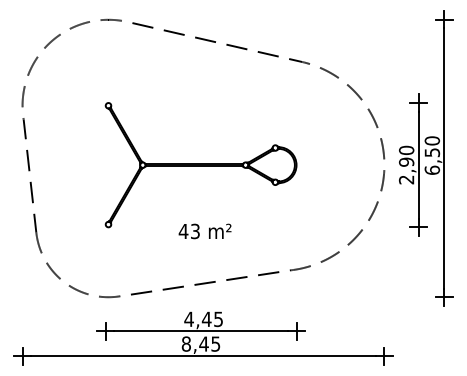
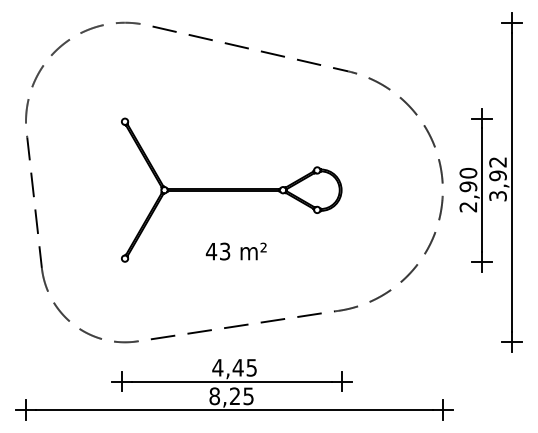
text: (431, 155) -> (497, 179), 6,50 -> 3,92
text: (204, 231) -> (235, 251), moved
text: (203, 343) -> (234, 395), 8,45 -> 8,25

